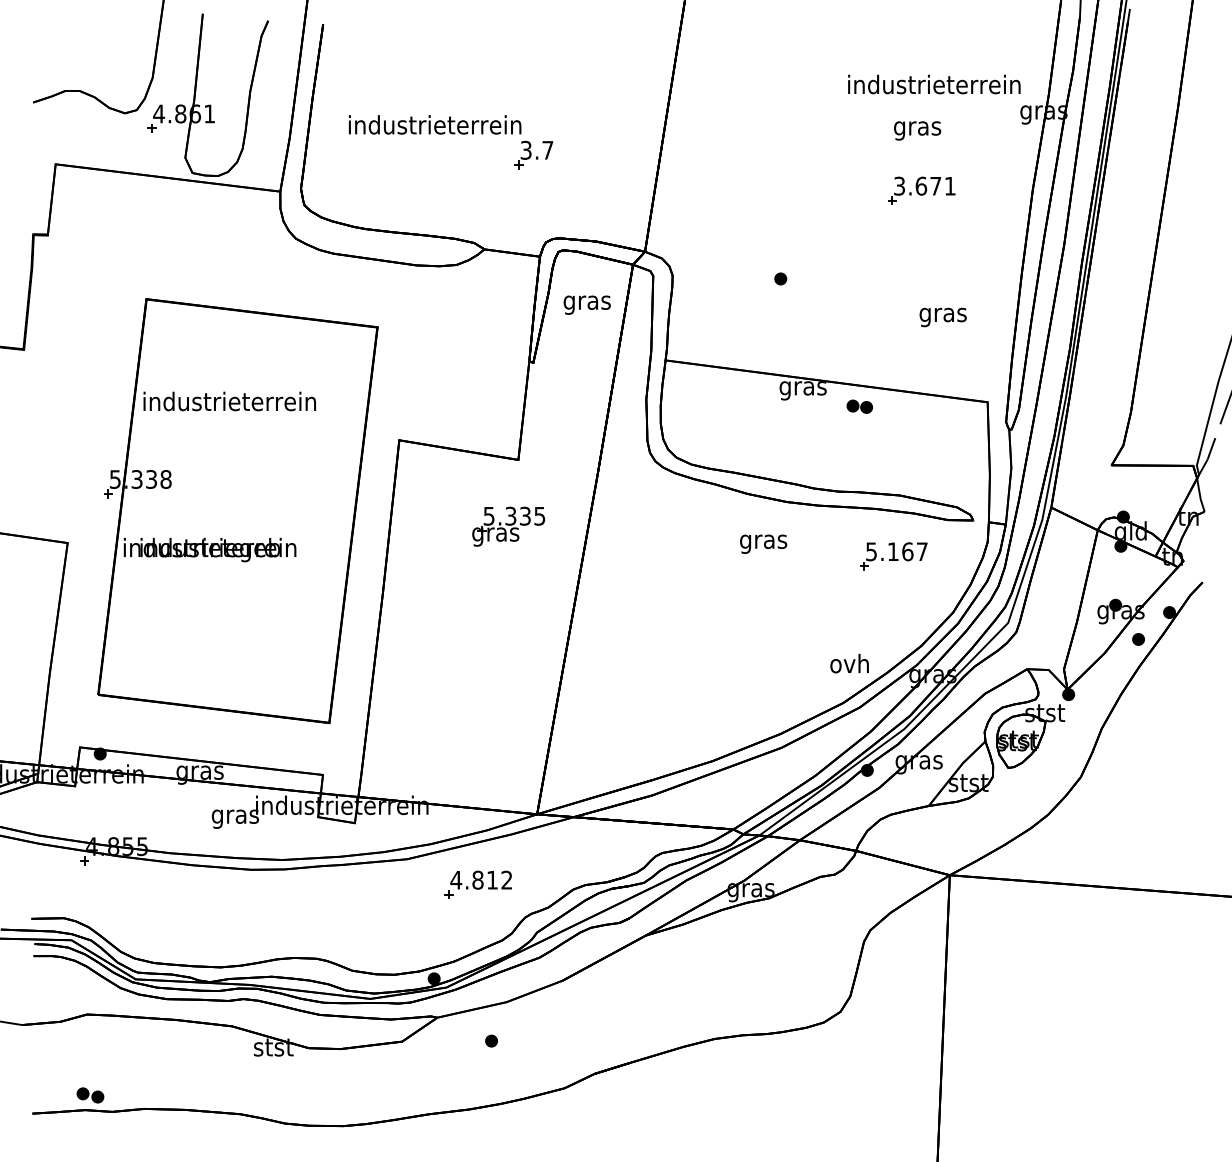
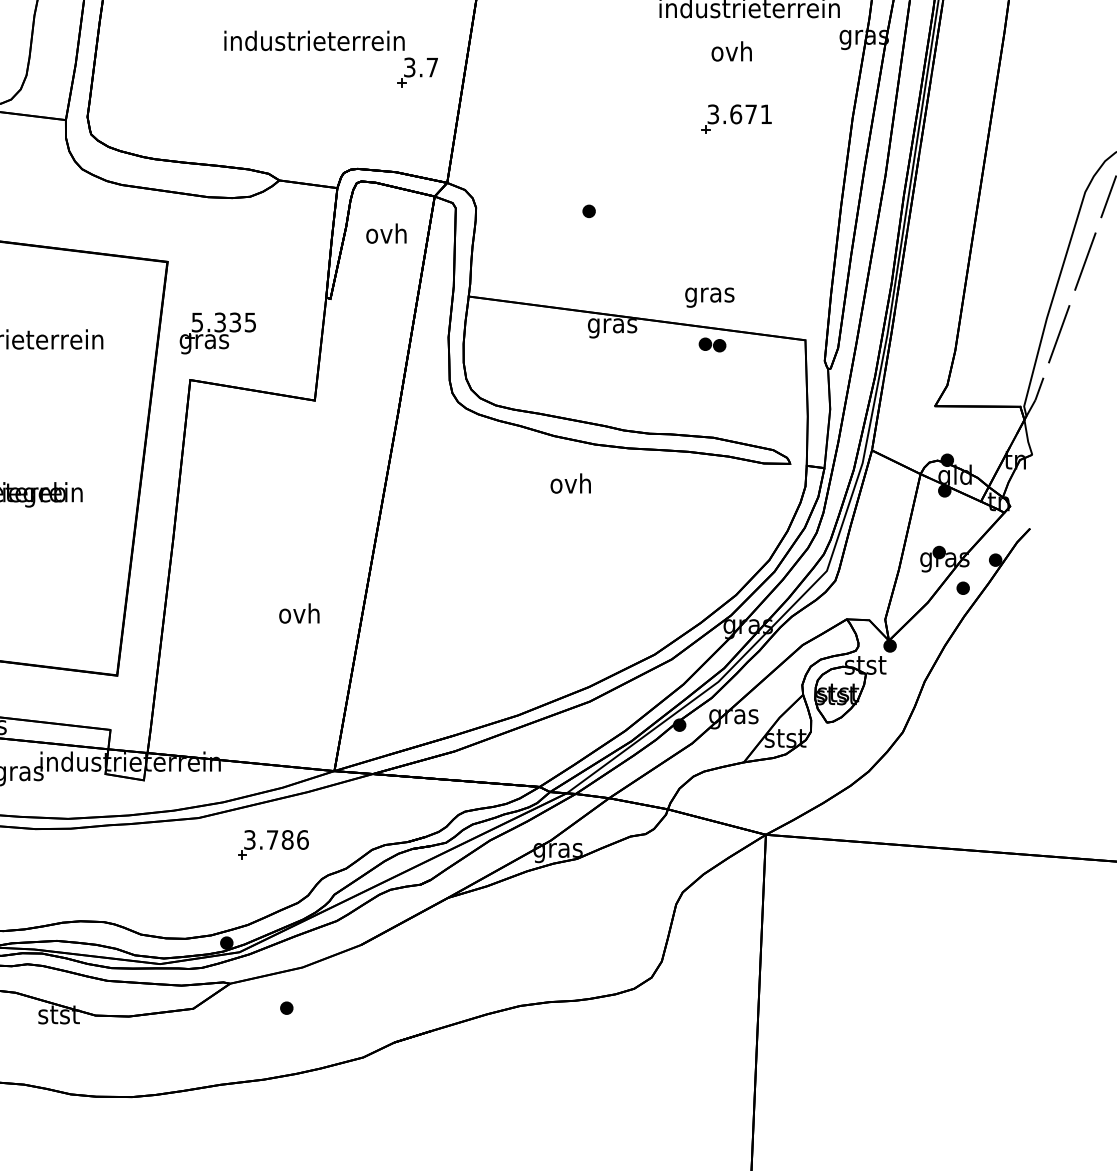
text: (917, 128) -> (732, 54), gras -> ovh
part: (452, 134) -> (332, 50), moved
text: (586, 302) -> (386, 235), gras -> ovh
text: (942, 317) -> (709, 297), moved
part: (859, 406) -> (712, 344), moved
part: (508, 526) -> (217, 333), moved
text: (763, 541) -> (571, 485), gras -> ovh
part: (893, 556) -> (707, 501), removed
text: (849, 663) -> (299, 613), moved
text: (481, 879) -> (276, 839), 4.812 -> 3.786

